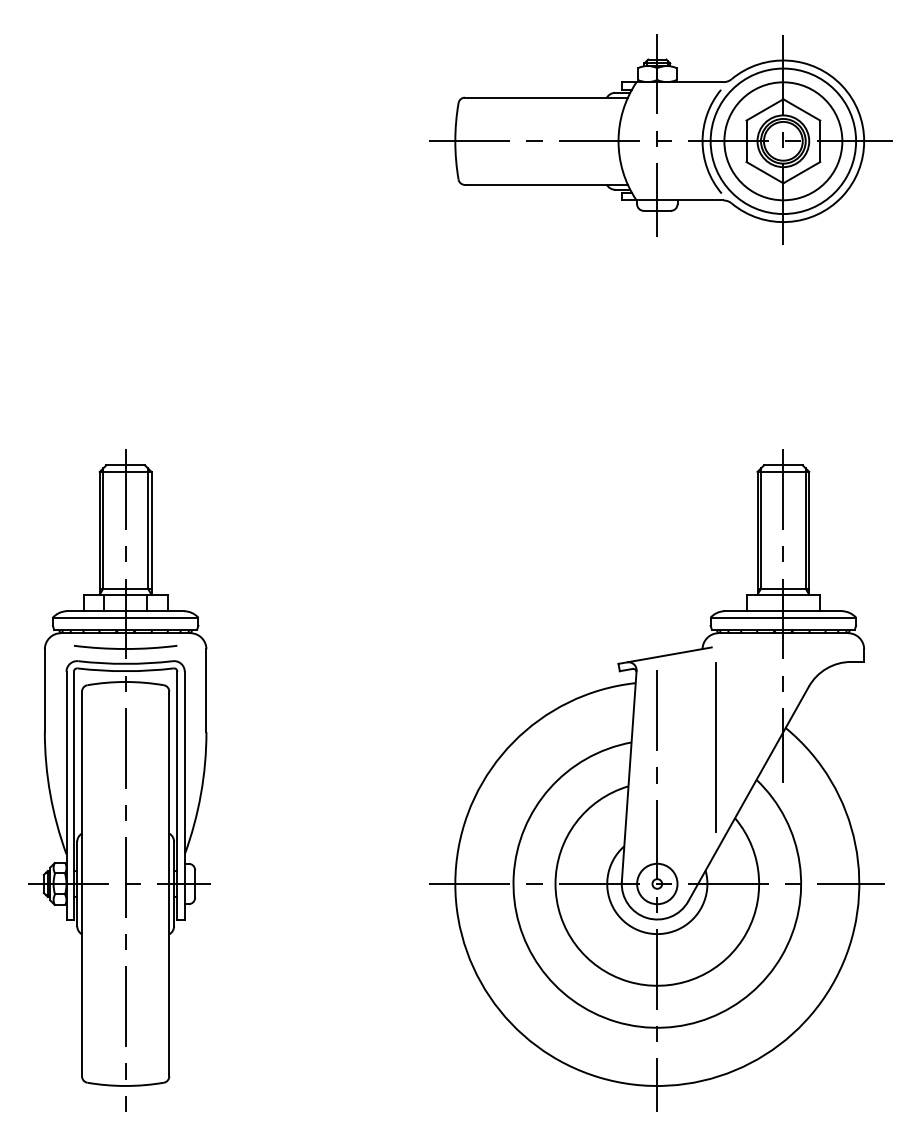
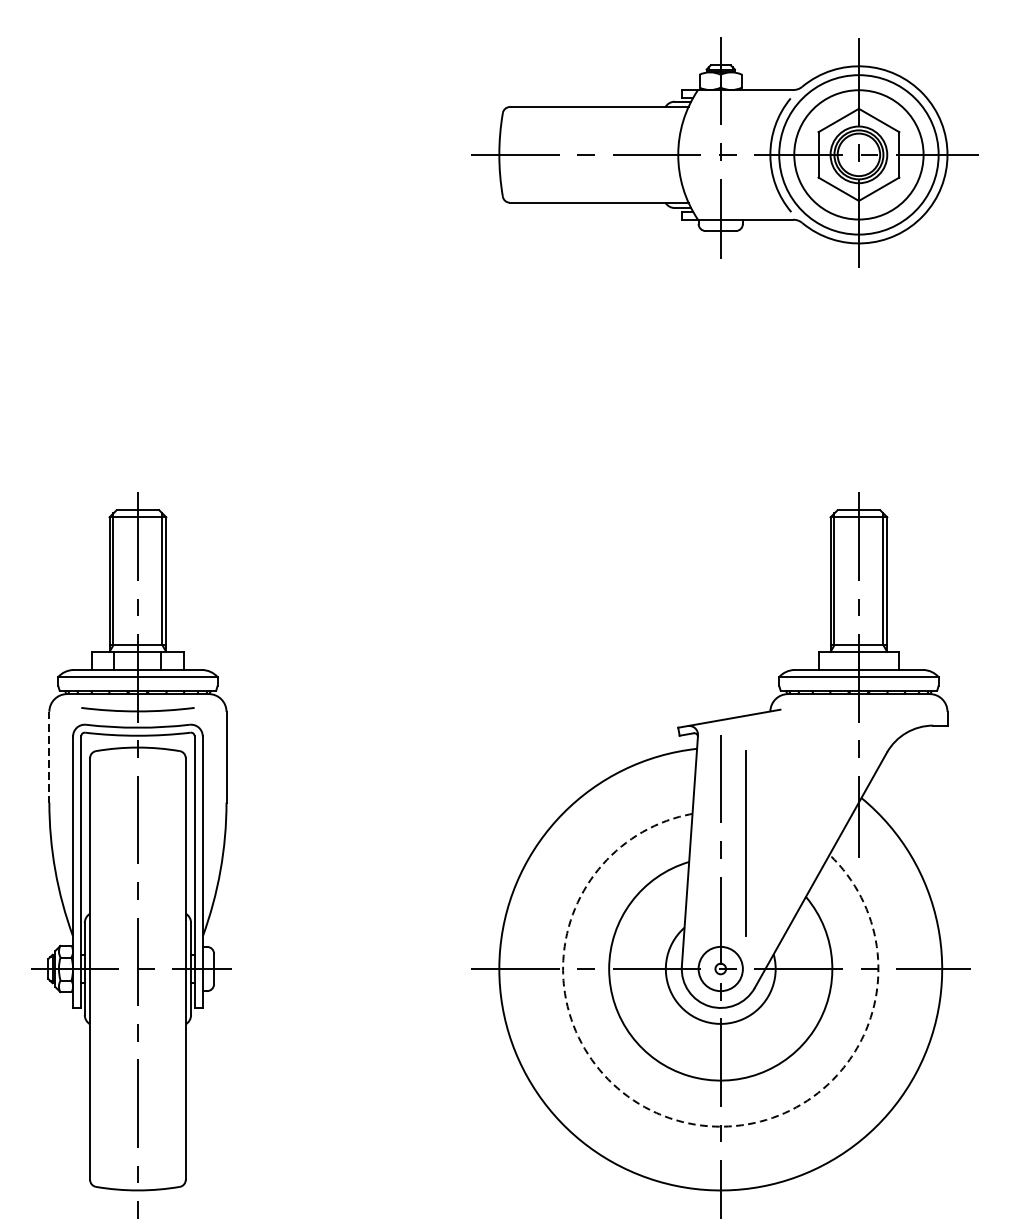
line: (44, 691) -> (48, 758), solid -> dashed
line: (715, 747) -> (746, 843), moved
arc: (616, 1021) -> (676, 1119), solid -> dashed

